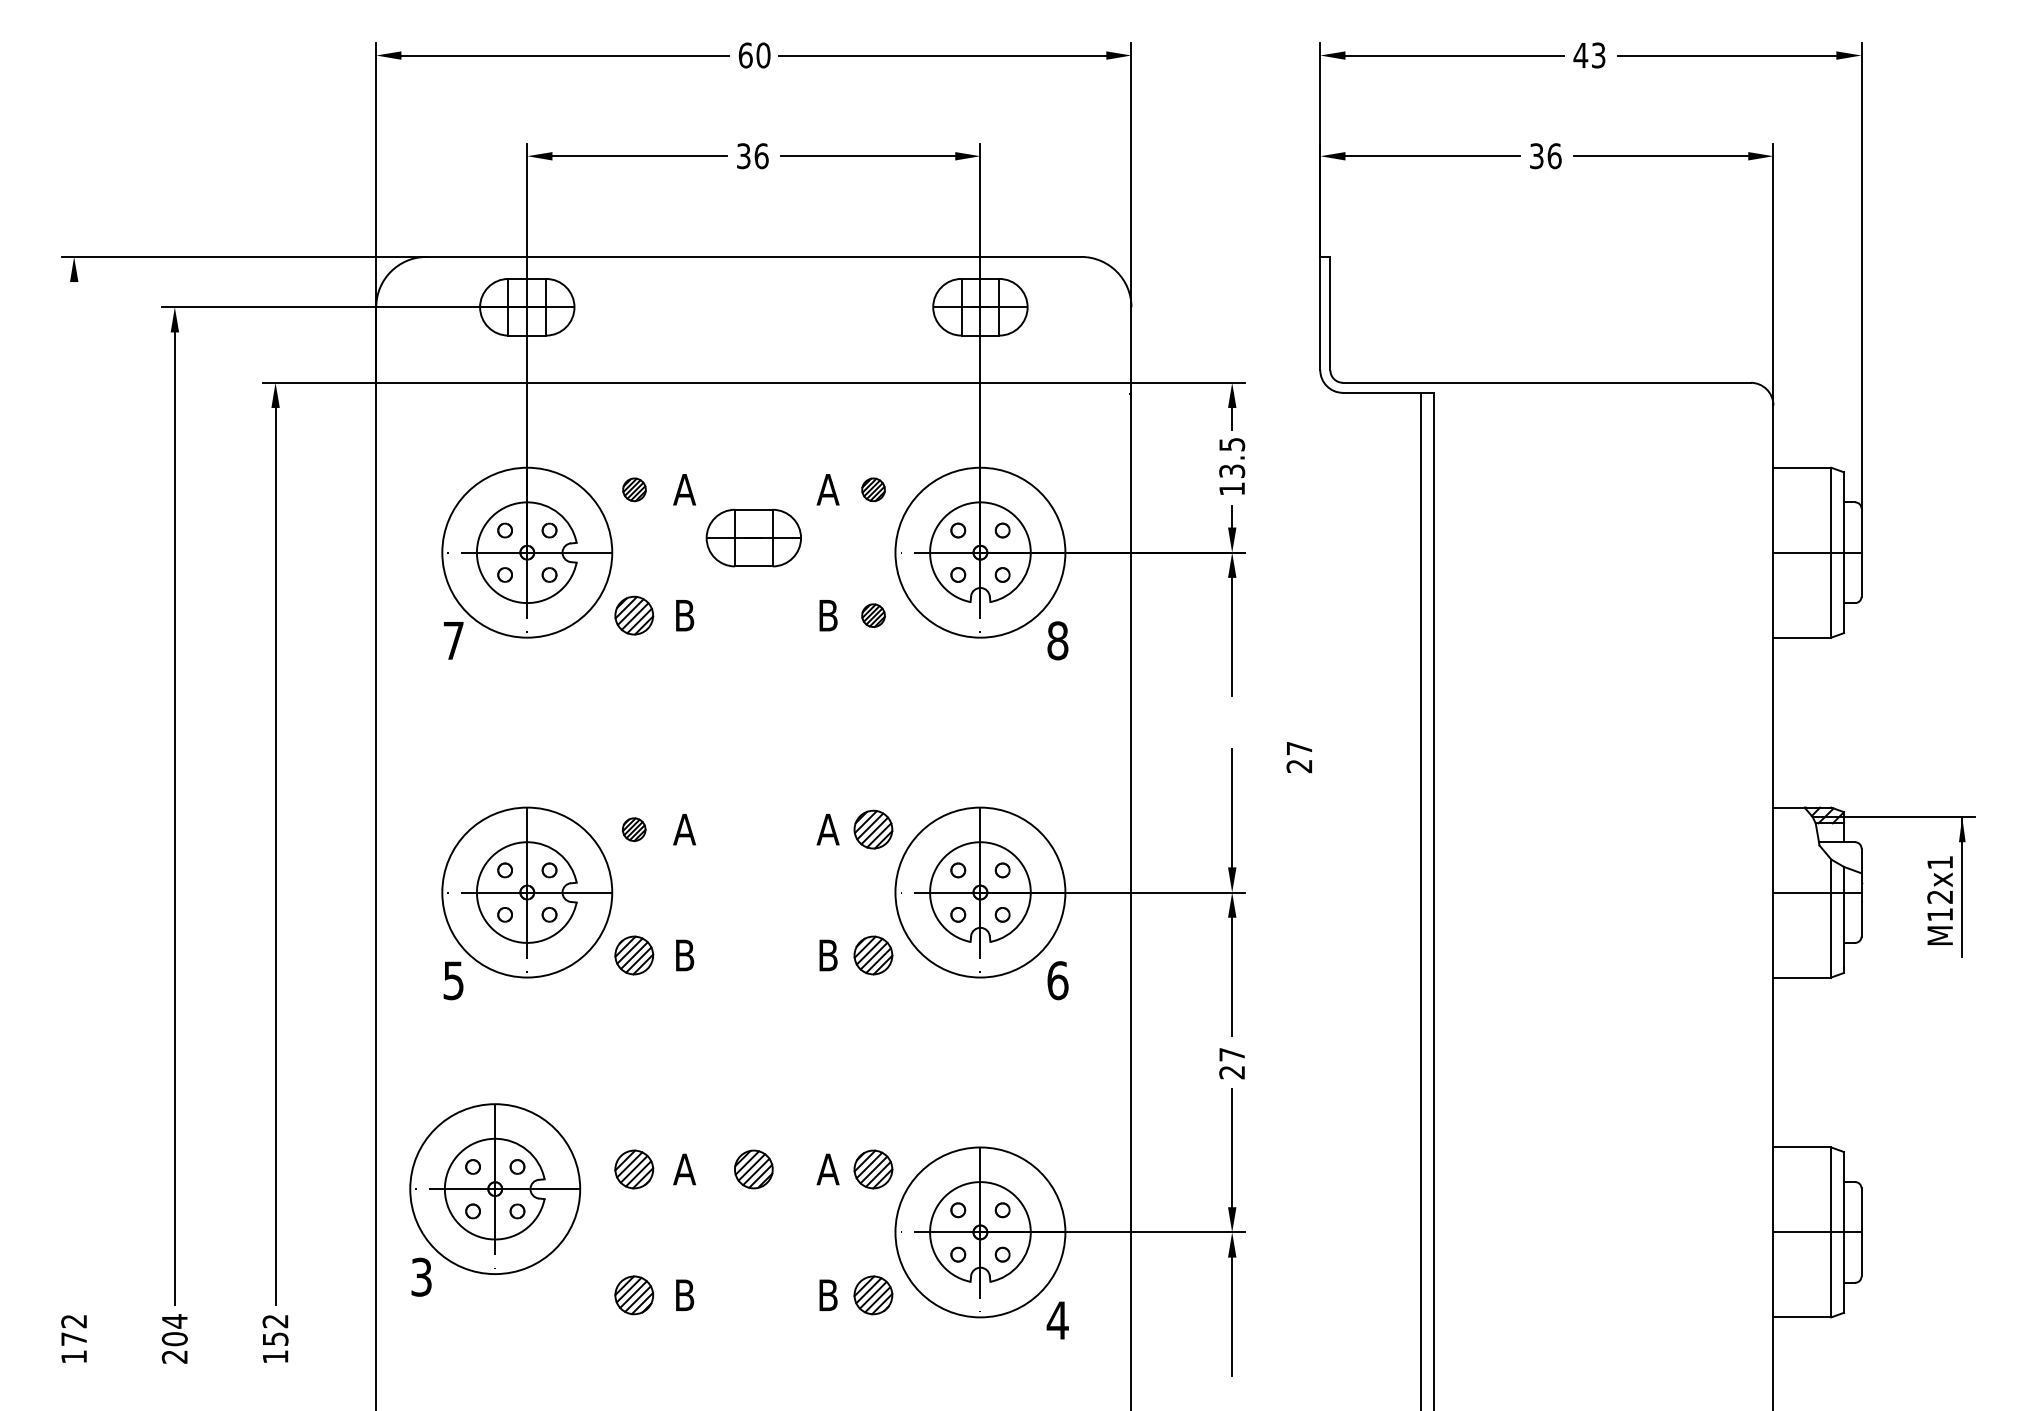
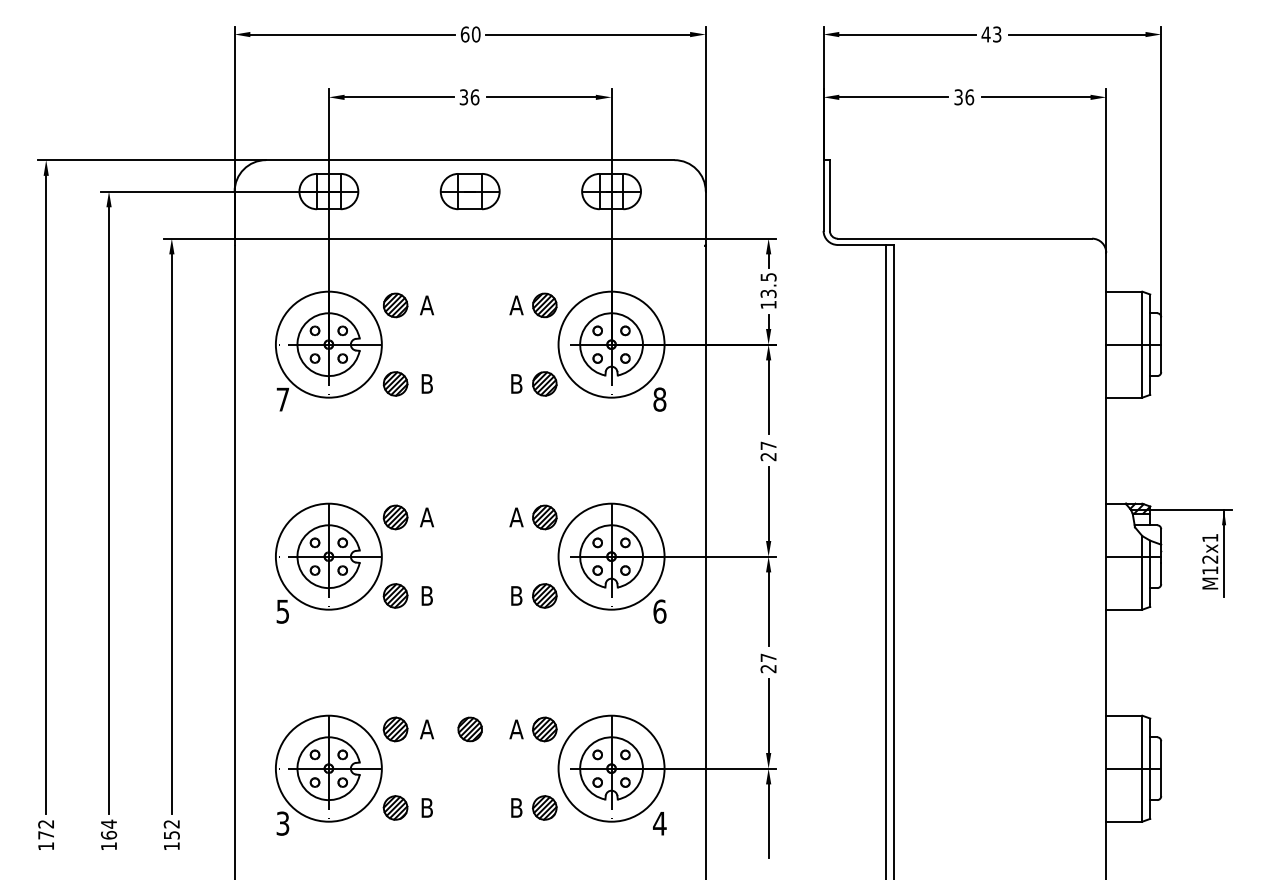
part: (634, 489) -> (395, 305), size x1.67
part: (872, 489) -> (544, 305), size x1.67
part: (752, 537) -> (469, 191), moved
part: (872, 614) -> (544, 383), size x1.67
text: (1299, 757) -> (768, 451), moved
line: (74, 792) -> (46, 494), added
part: (634, 829) -> (395, 517), size x1.67
part: (494, 1198) -> (328, 774), moved
text: (174, 1347) -> (108, 840), 204 -> 164

